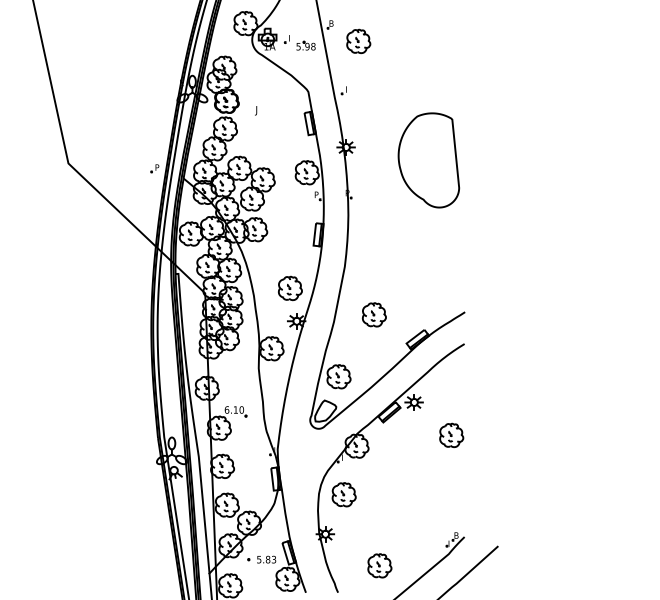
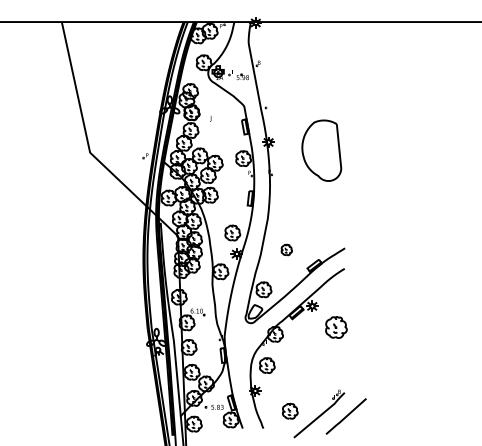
part: (358, 40) -> (276, 73), removed
part: (373, 314) -> (286, 249), size x0.7
part: (451, 435) -> (336, 327), size x1.4

